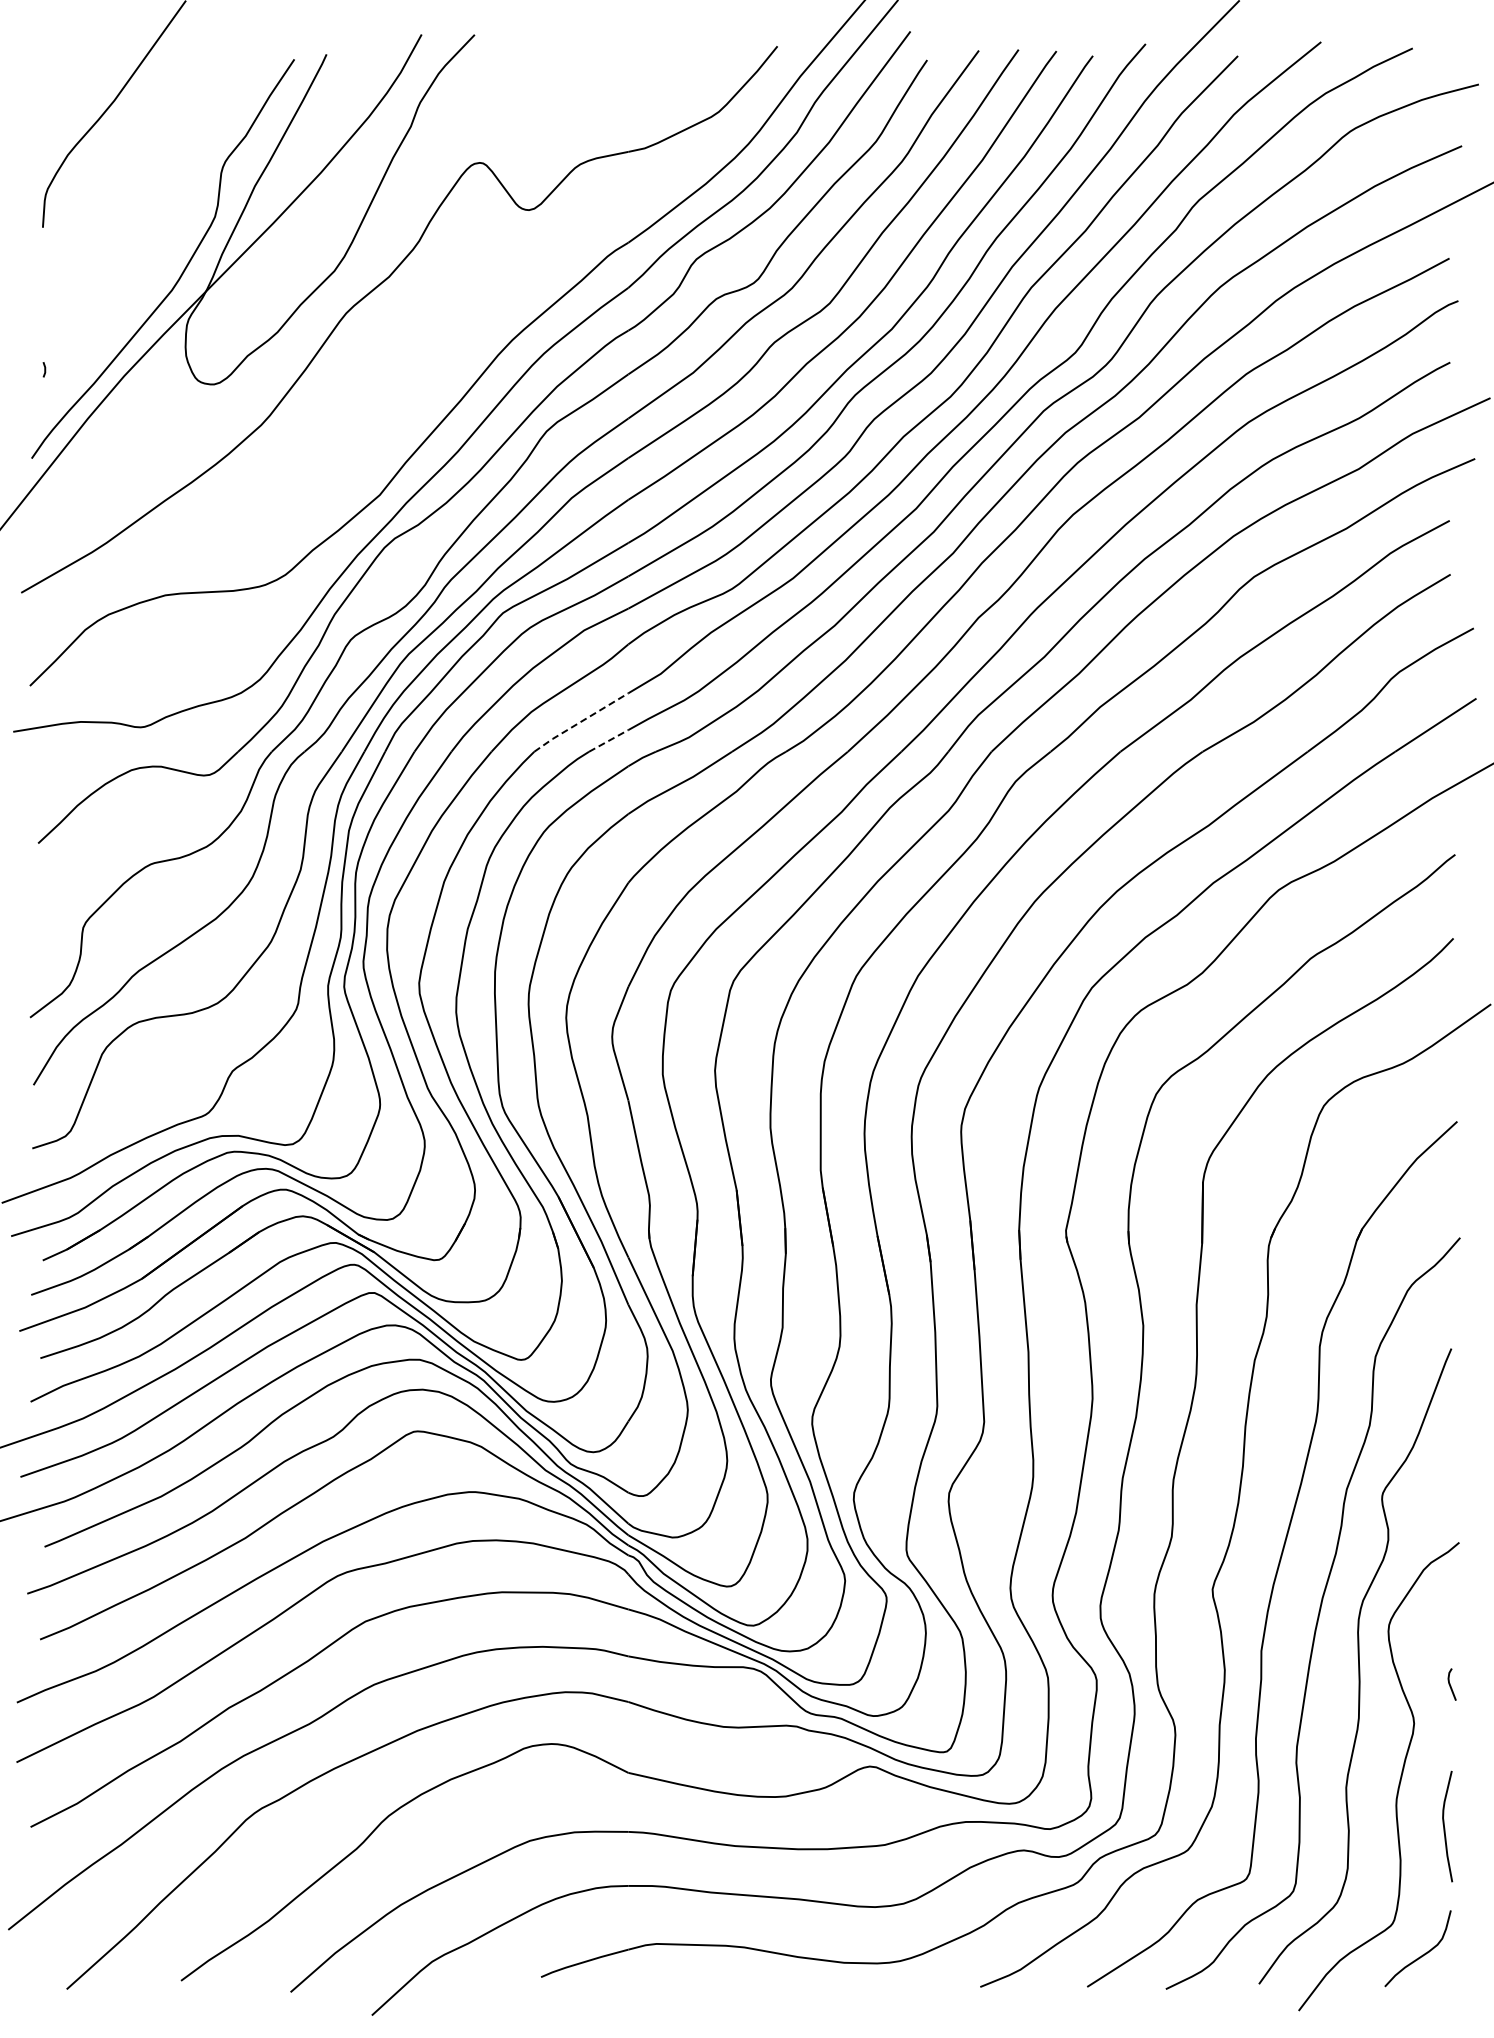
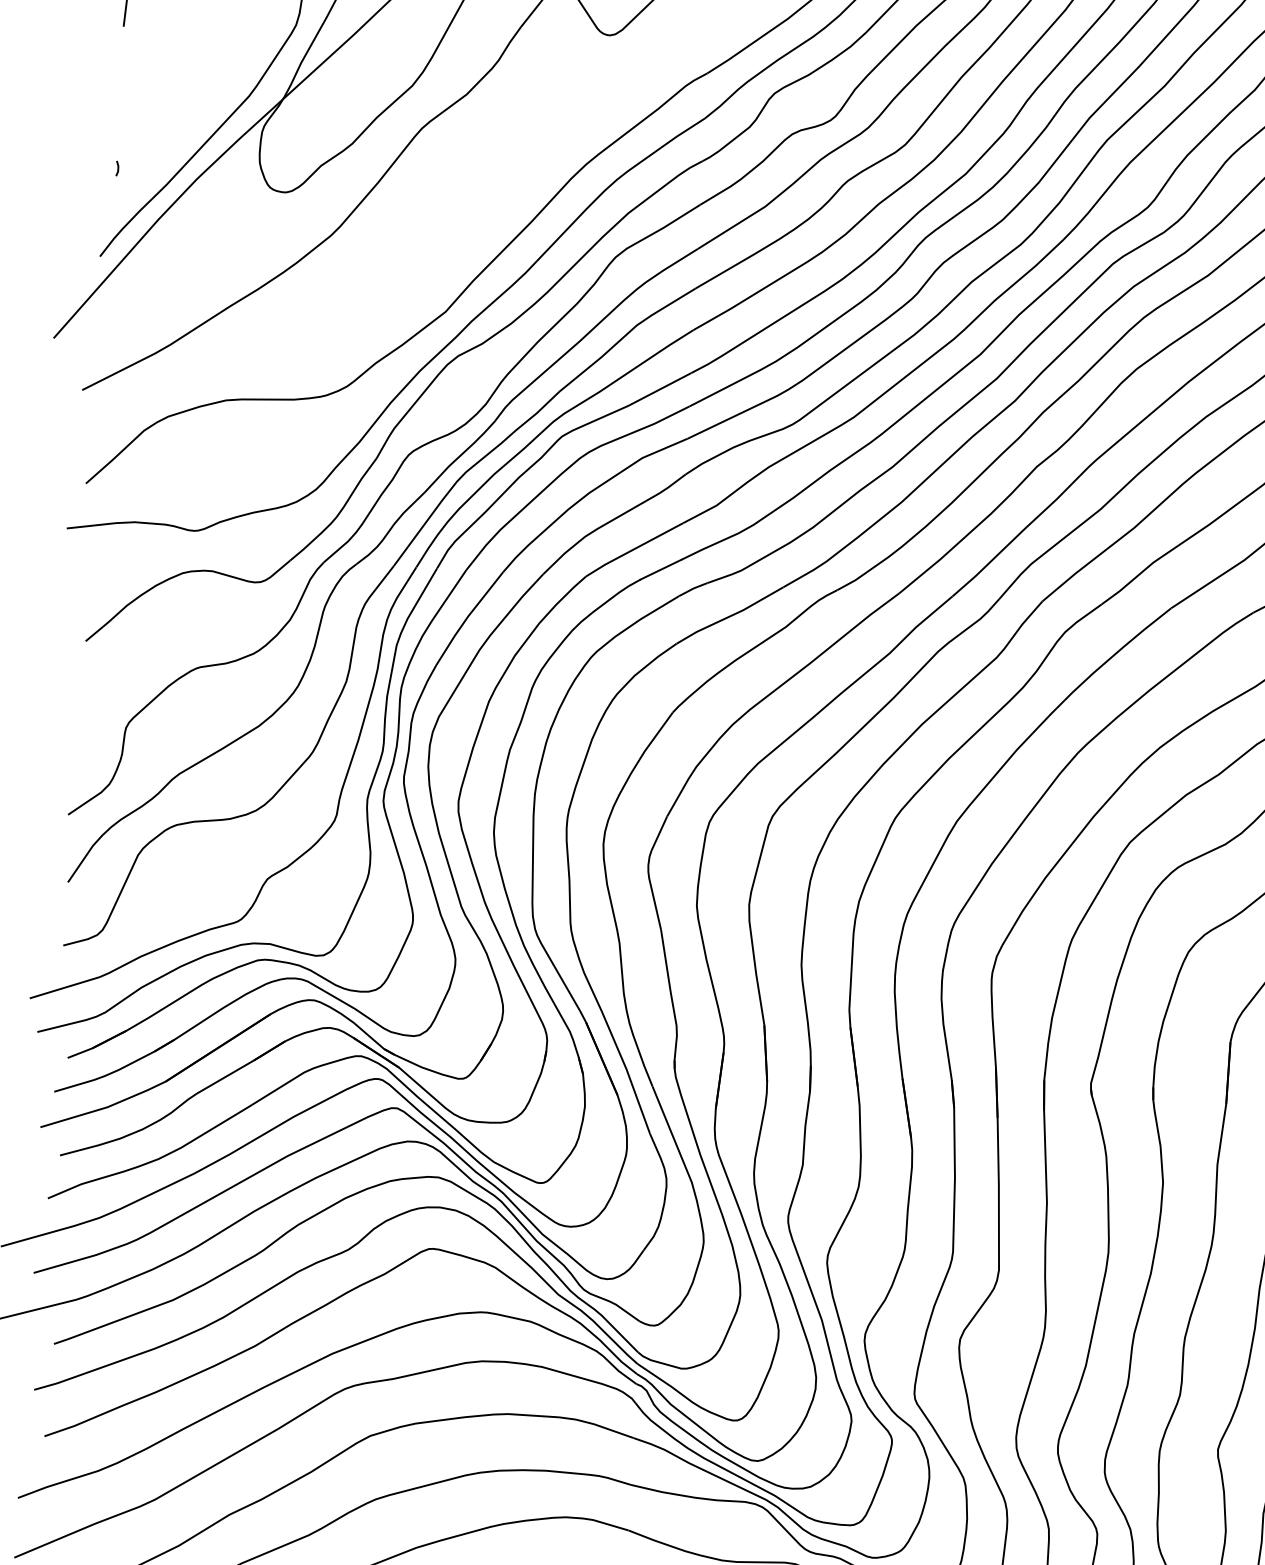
line: (580, 722) -> (633, 549), dashed -> solid
line: (609, 740) -> (661, 569), dashed -> solid

